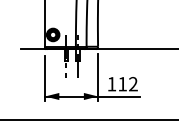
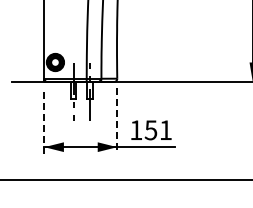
line: (98, 77) -> (117, 121), solid -> dashed
line: (45, 78) -> (44, 122), solid -> dashed
text: (127, 84) -> (157, 130), 112 -> 151

